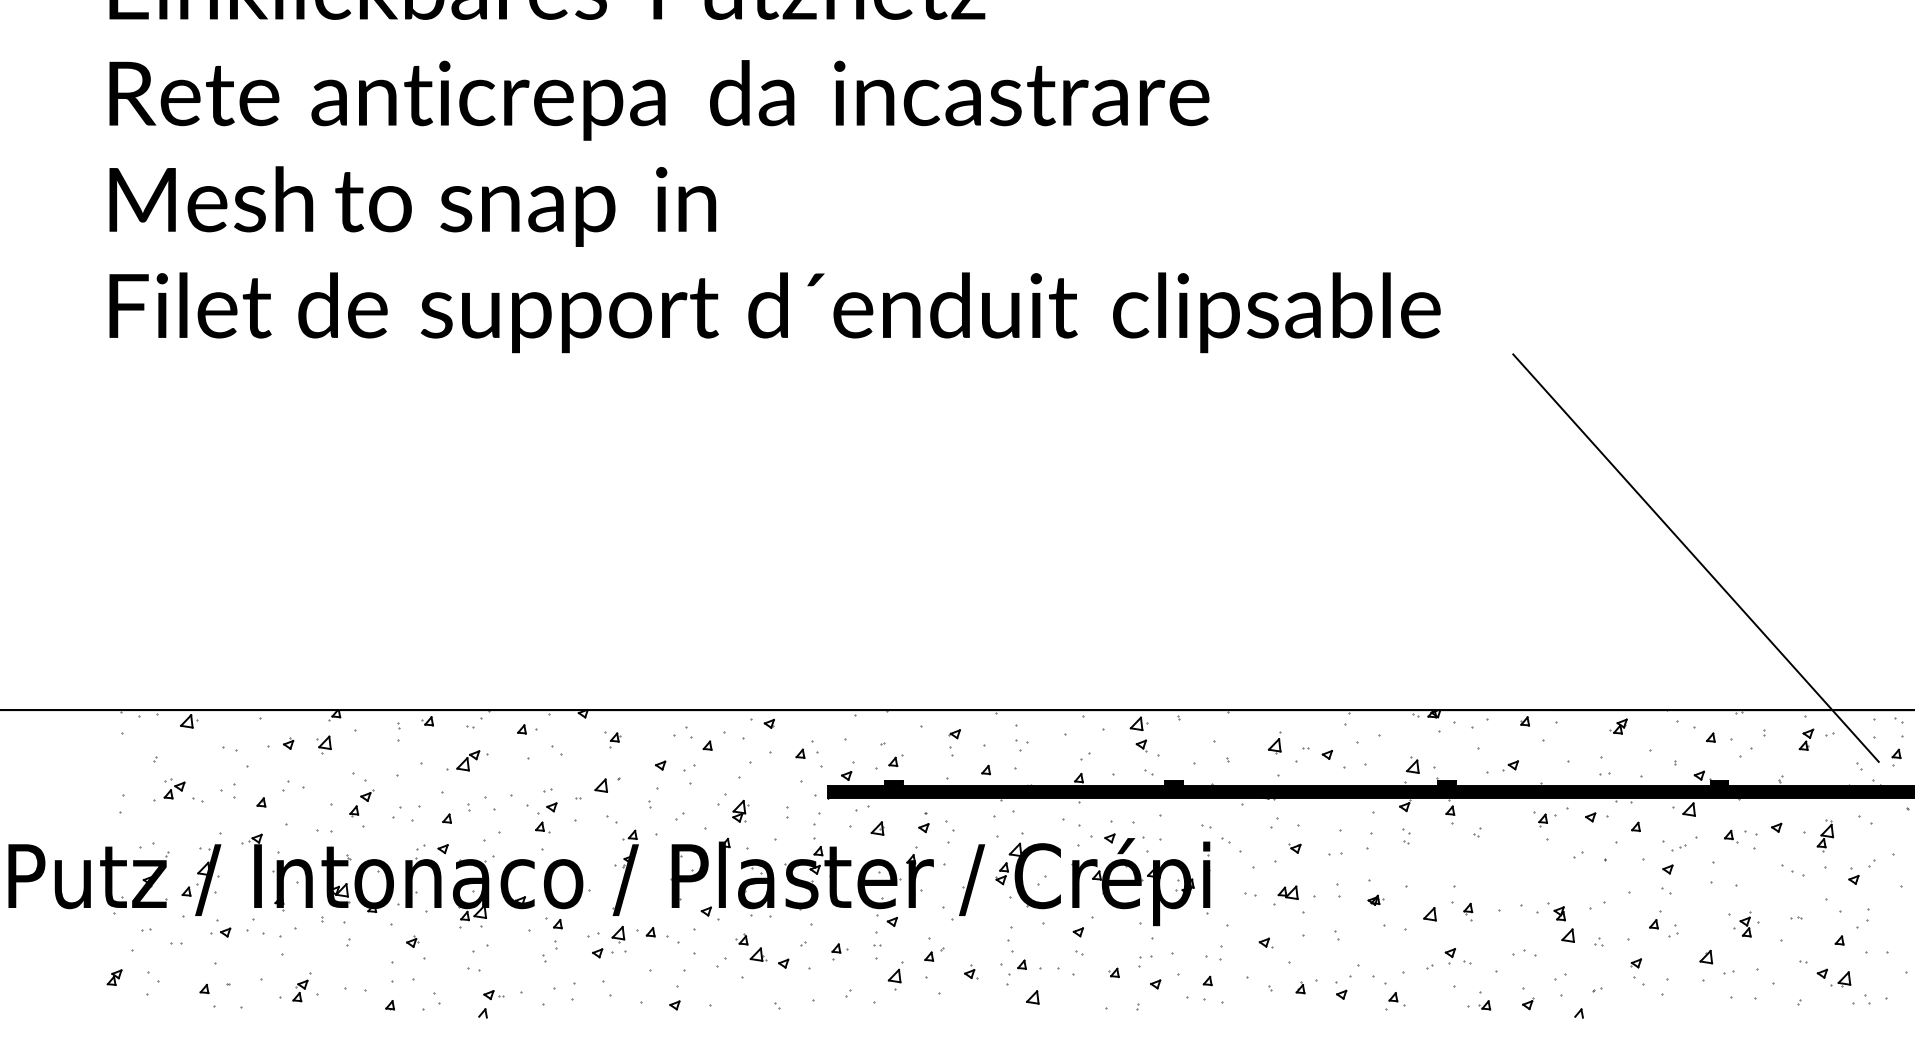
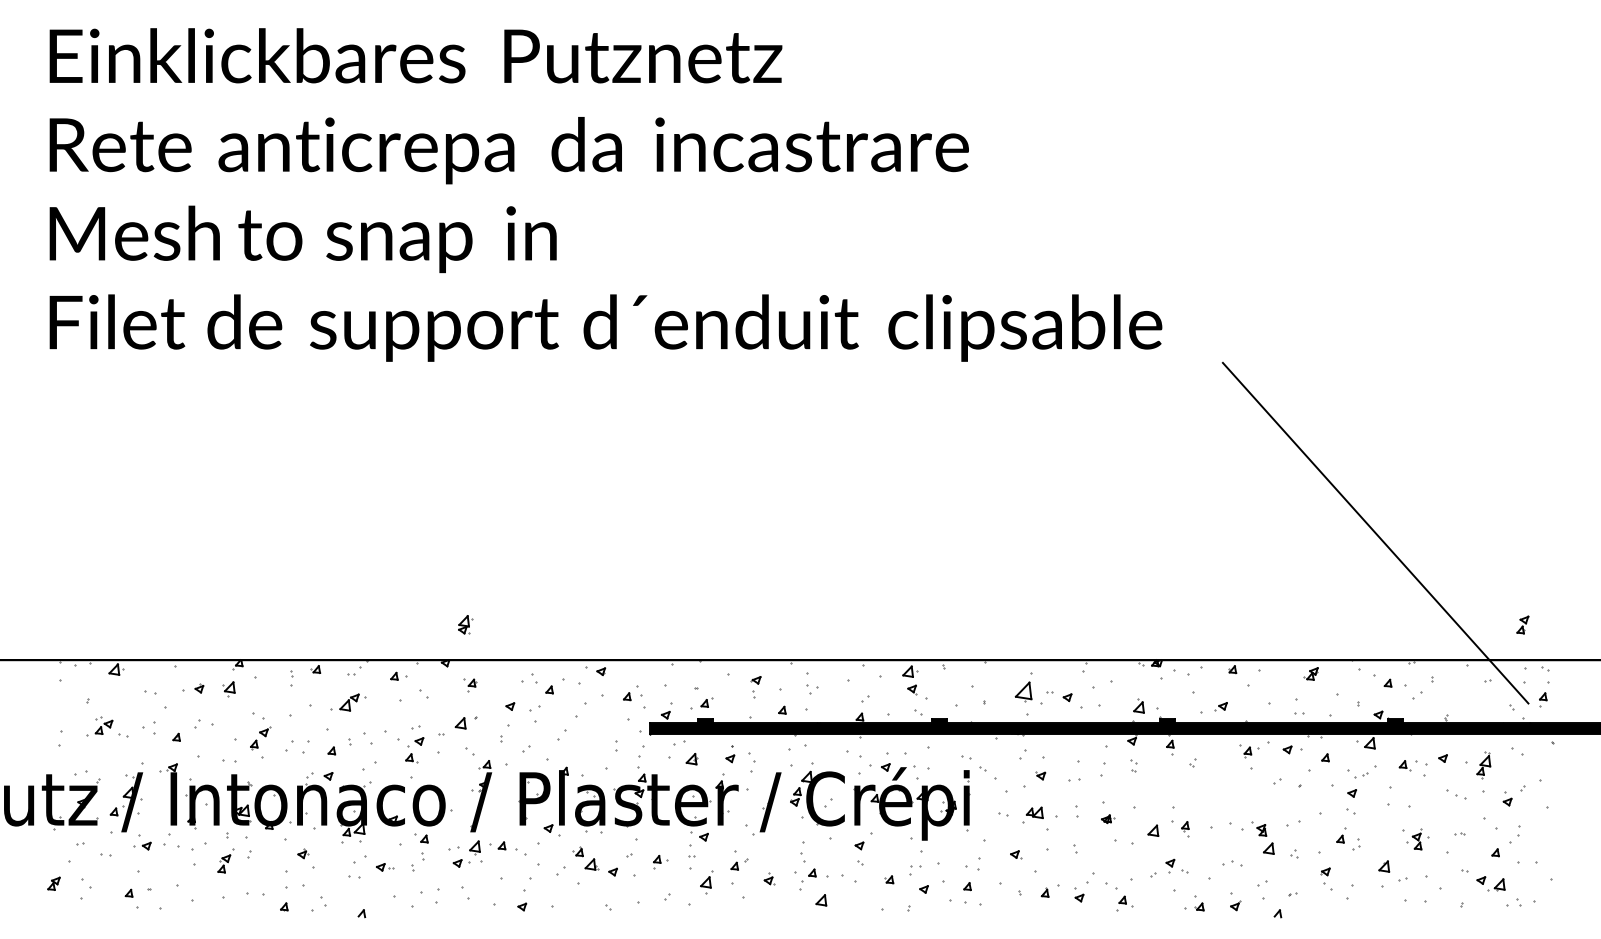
part: (1805, 739) -> (1522, 624), moved
part: (1274, 742) -> (1023, 687), size x1.6
part: (741, 810) -> (465, 624), moved
part: (301, 986) -> (225, 860), moved
part: (494, 995) -> (385, 867), moved

